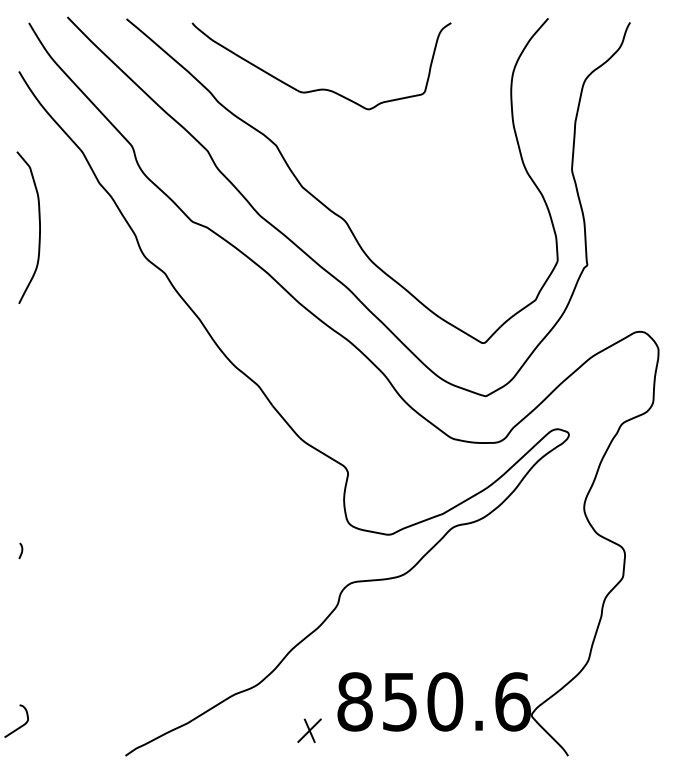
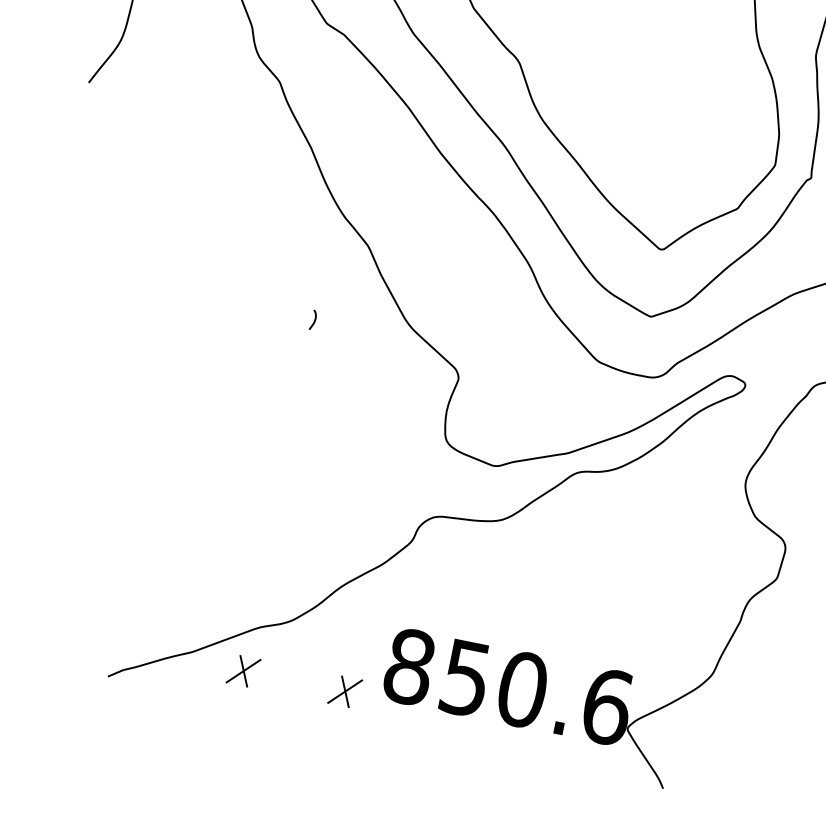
curve: (21, 550) -> (314, 319), moved
part: (228, 730) -> (243, 670), added

